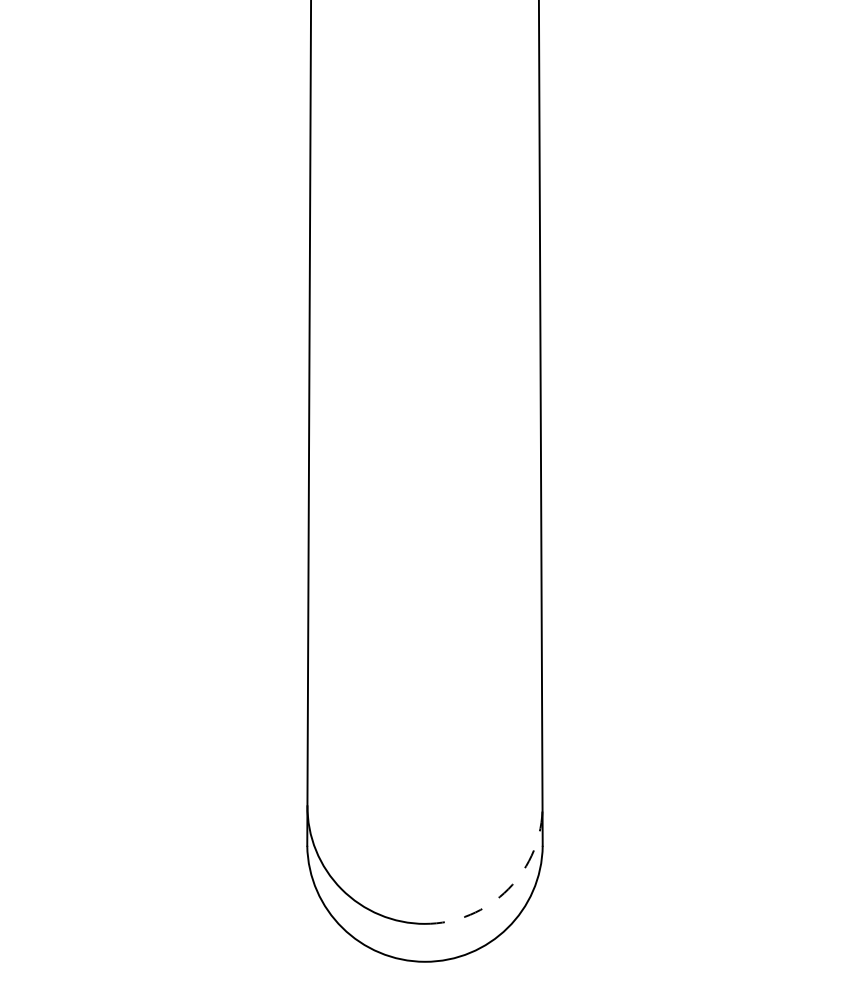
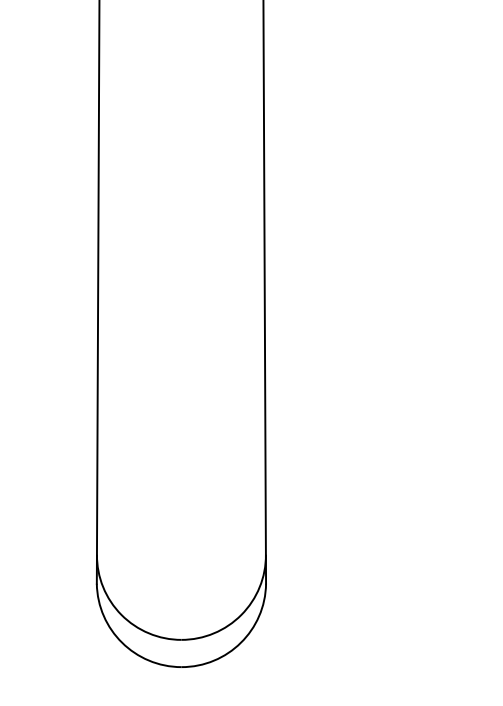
arc: (508, 889) -> (241, 615), dashed -> solid

